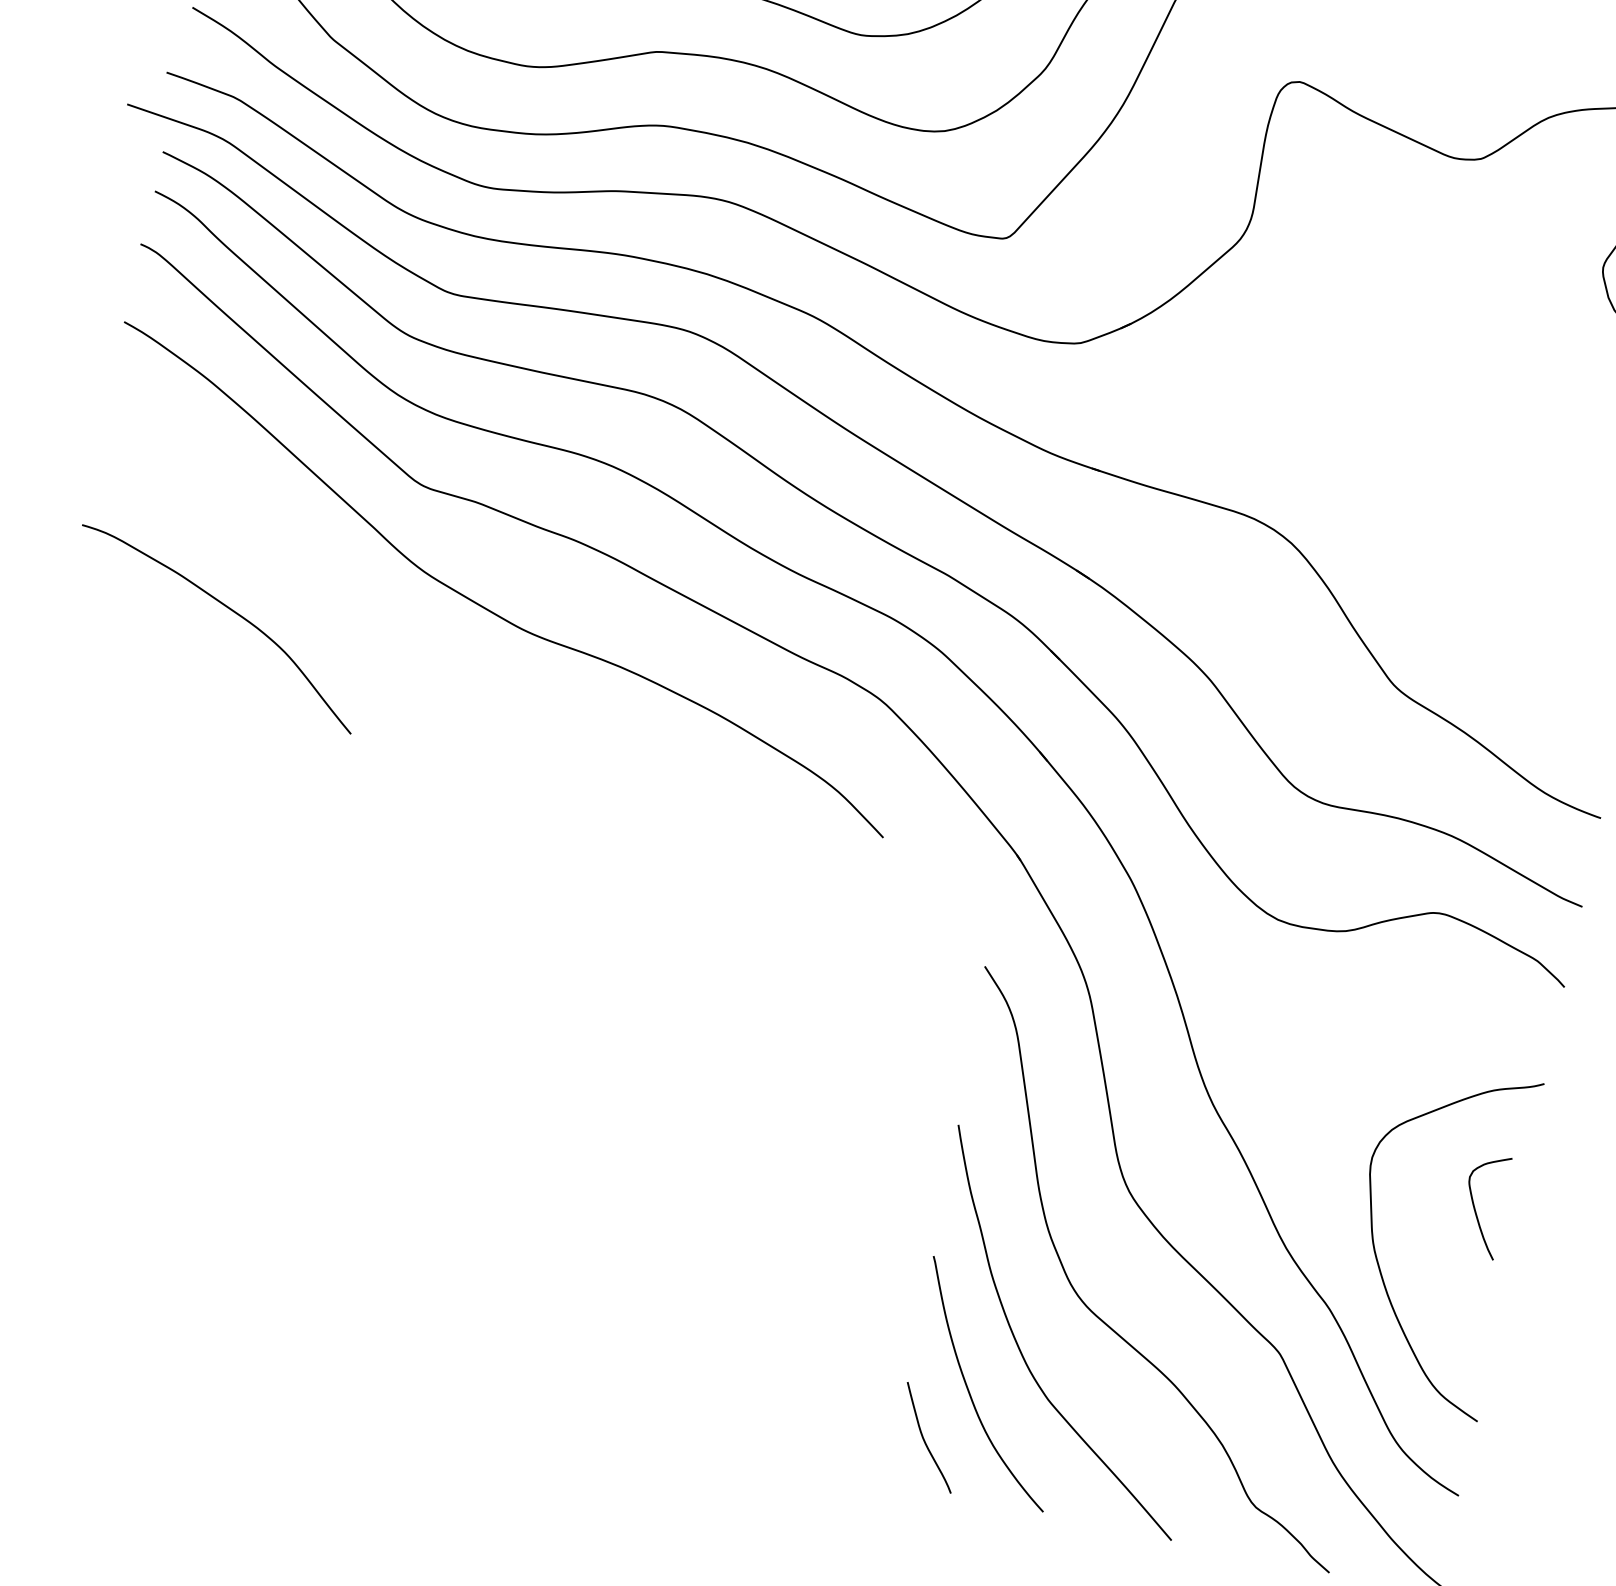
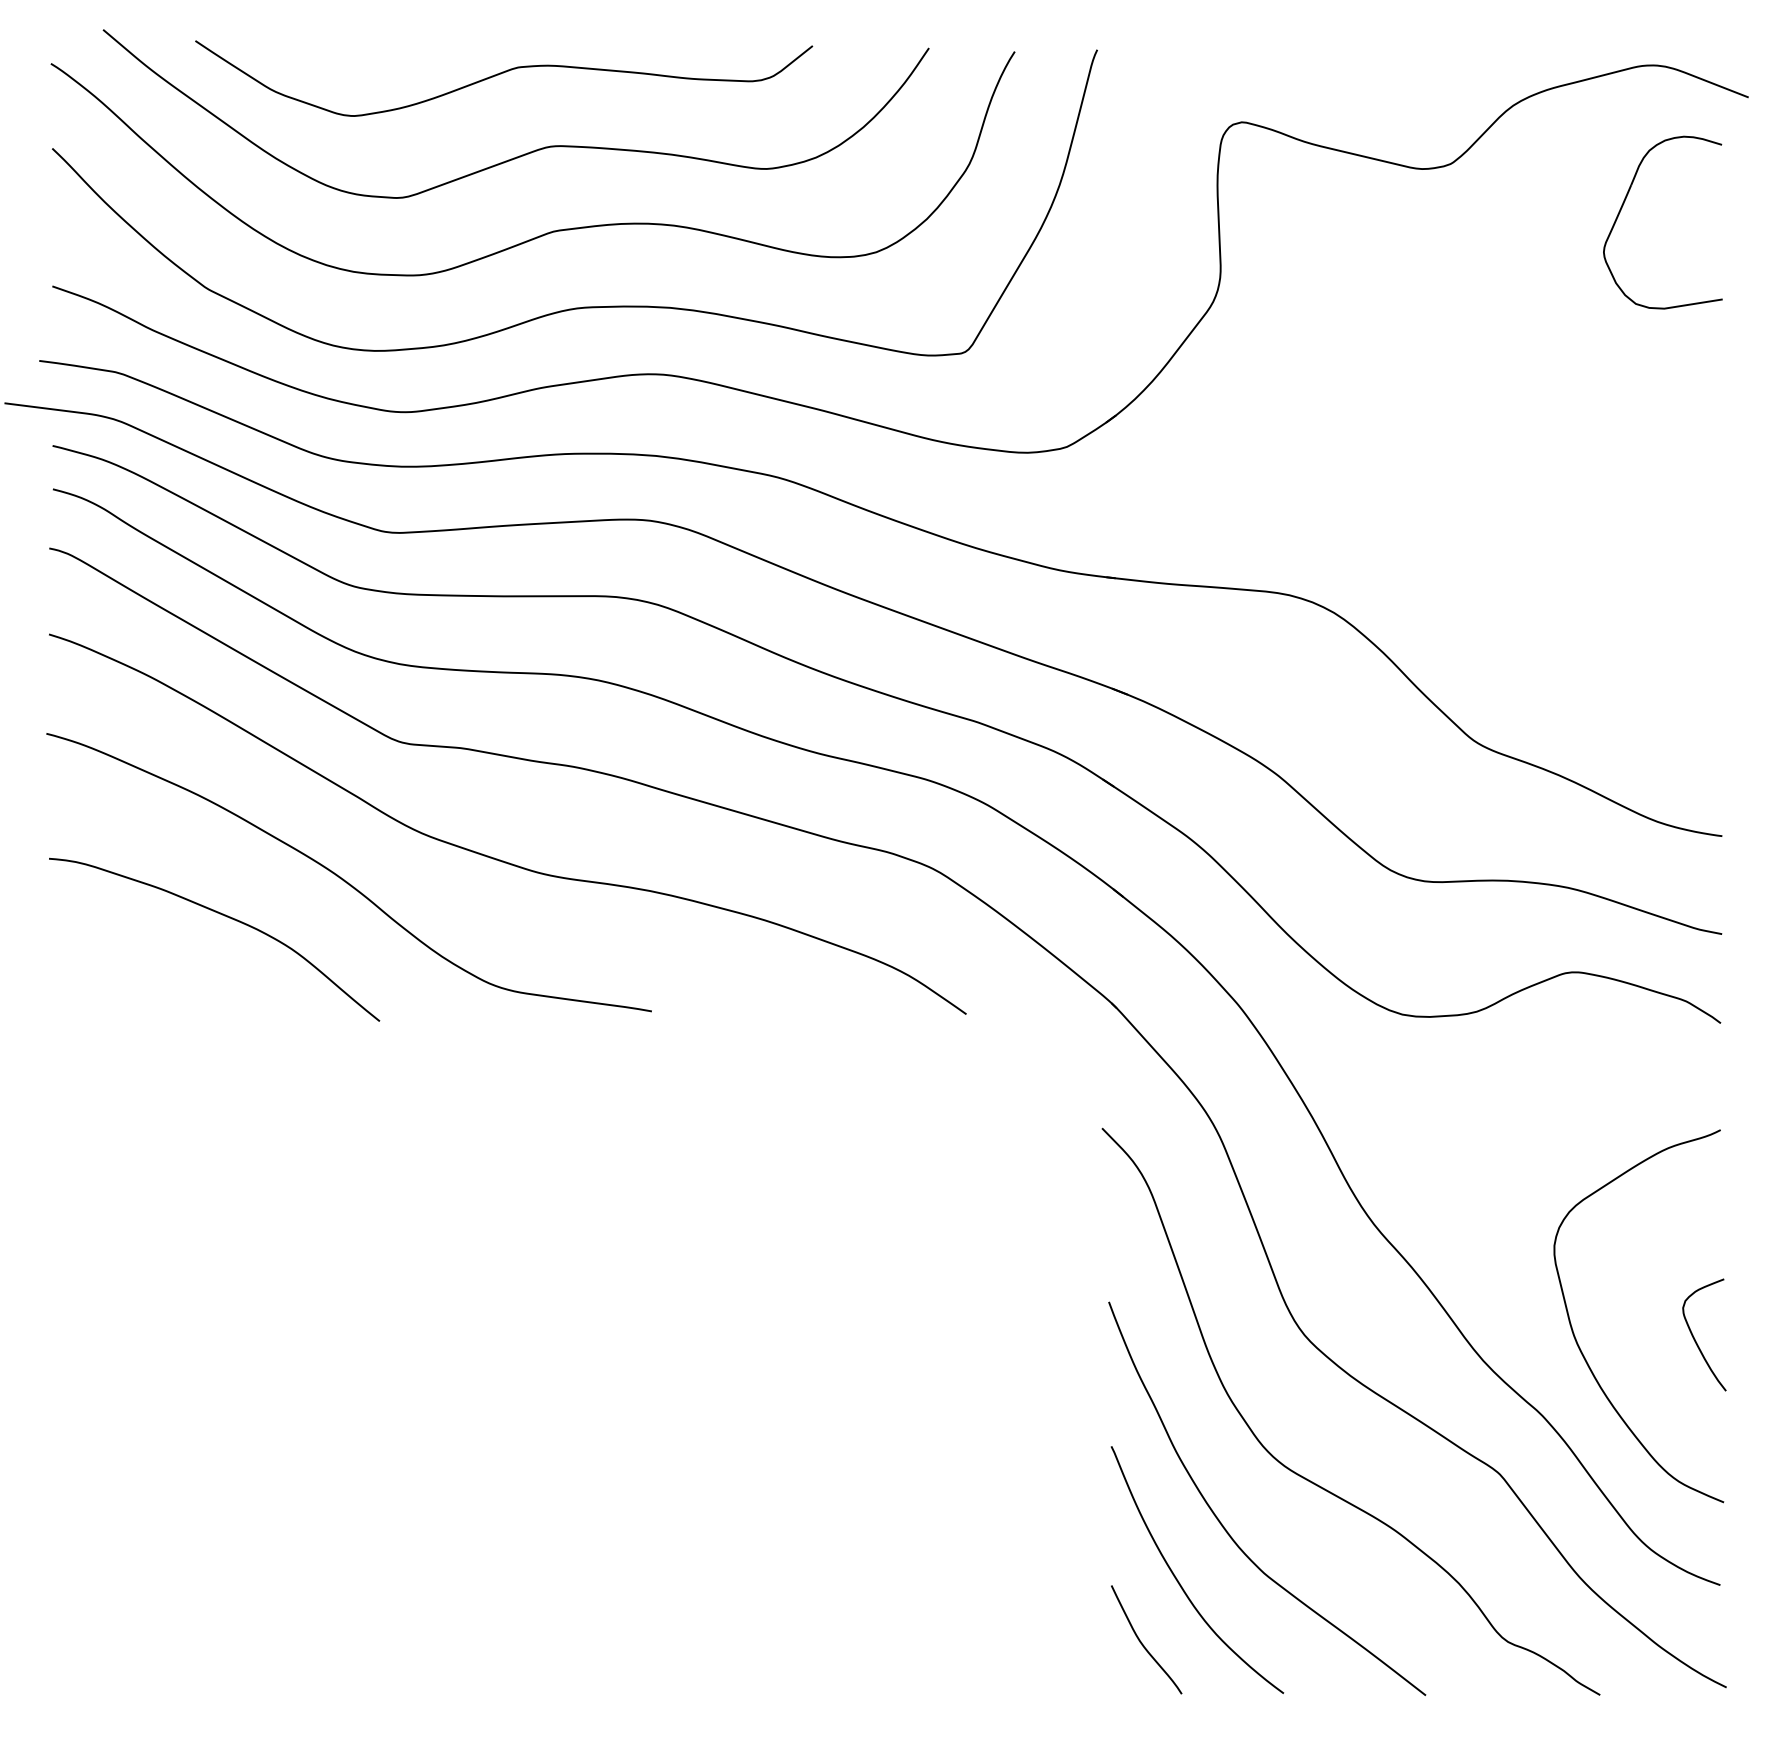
curve: (344, 598) -> (343, 878), added
curve: (1475, 1207) -> (1695, 1339), moved

